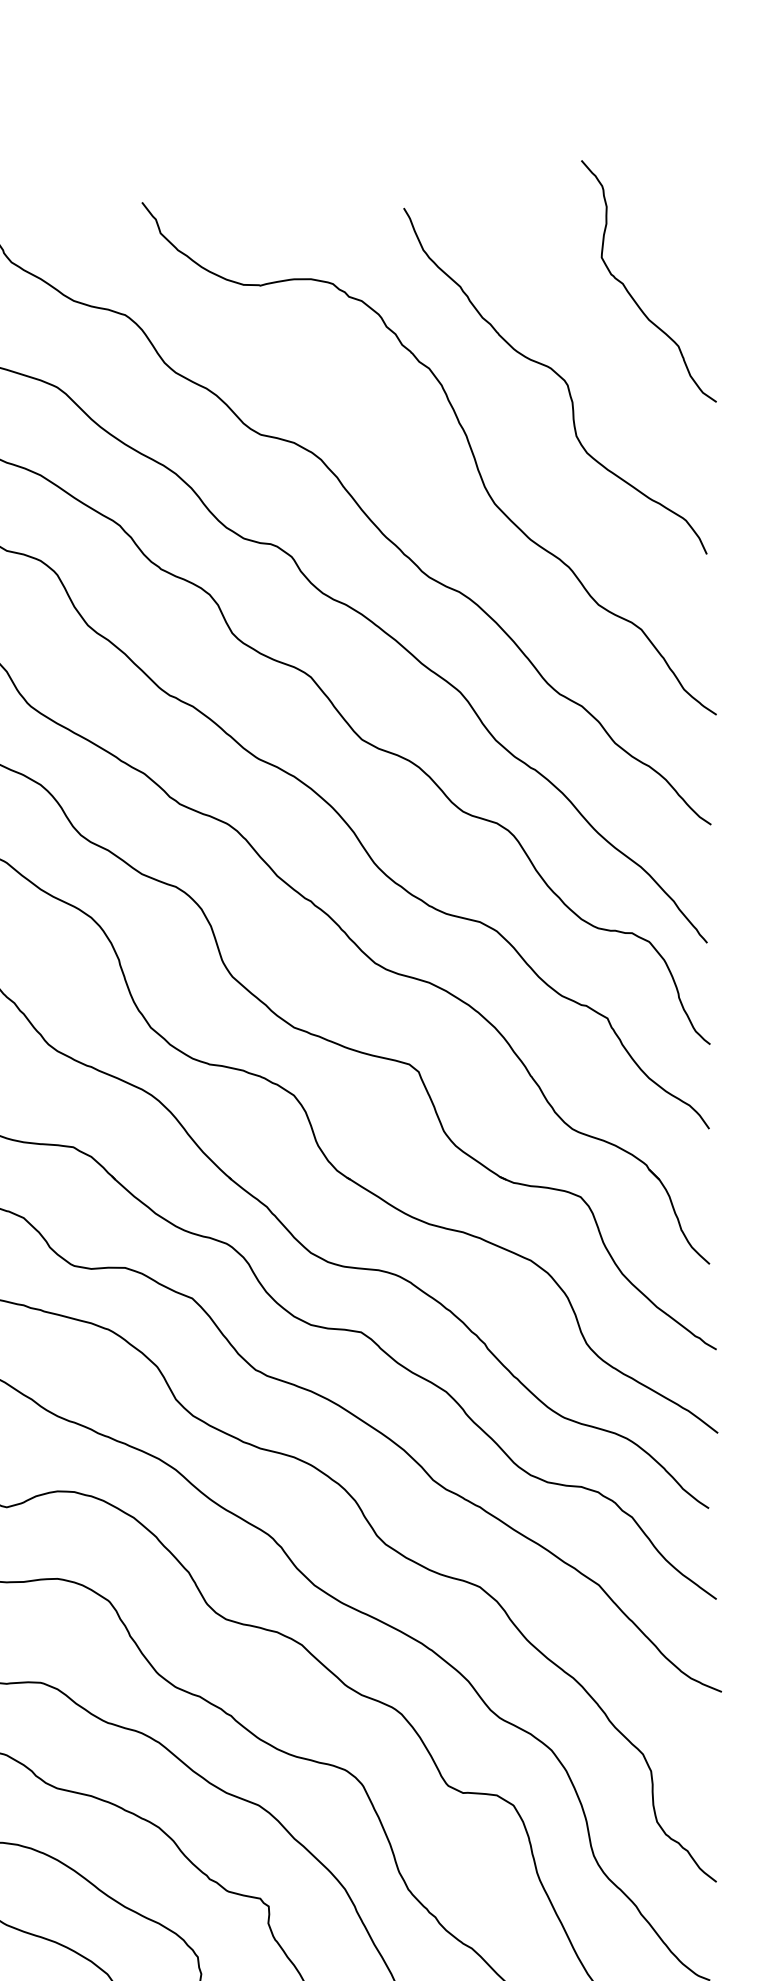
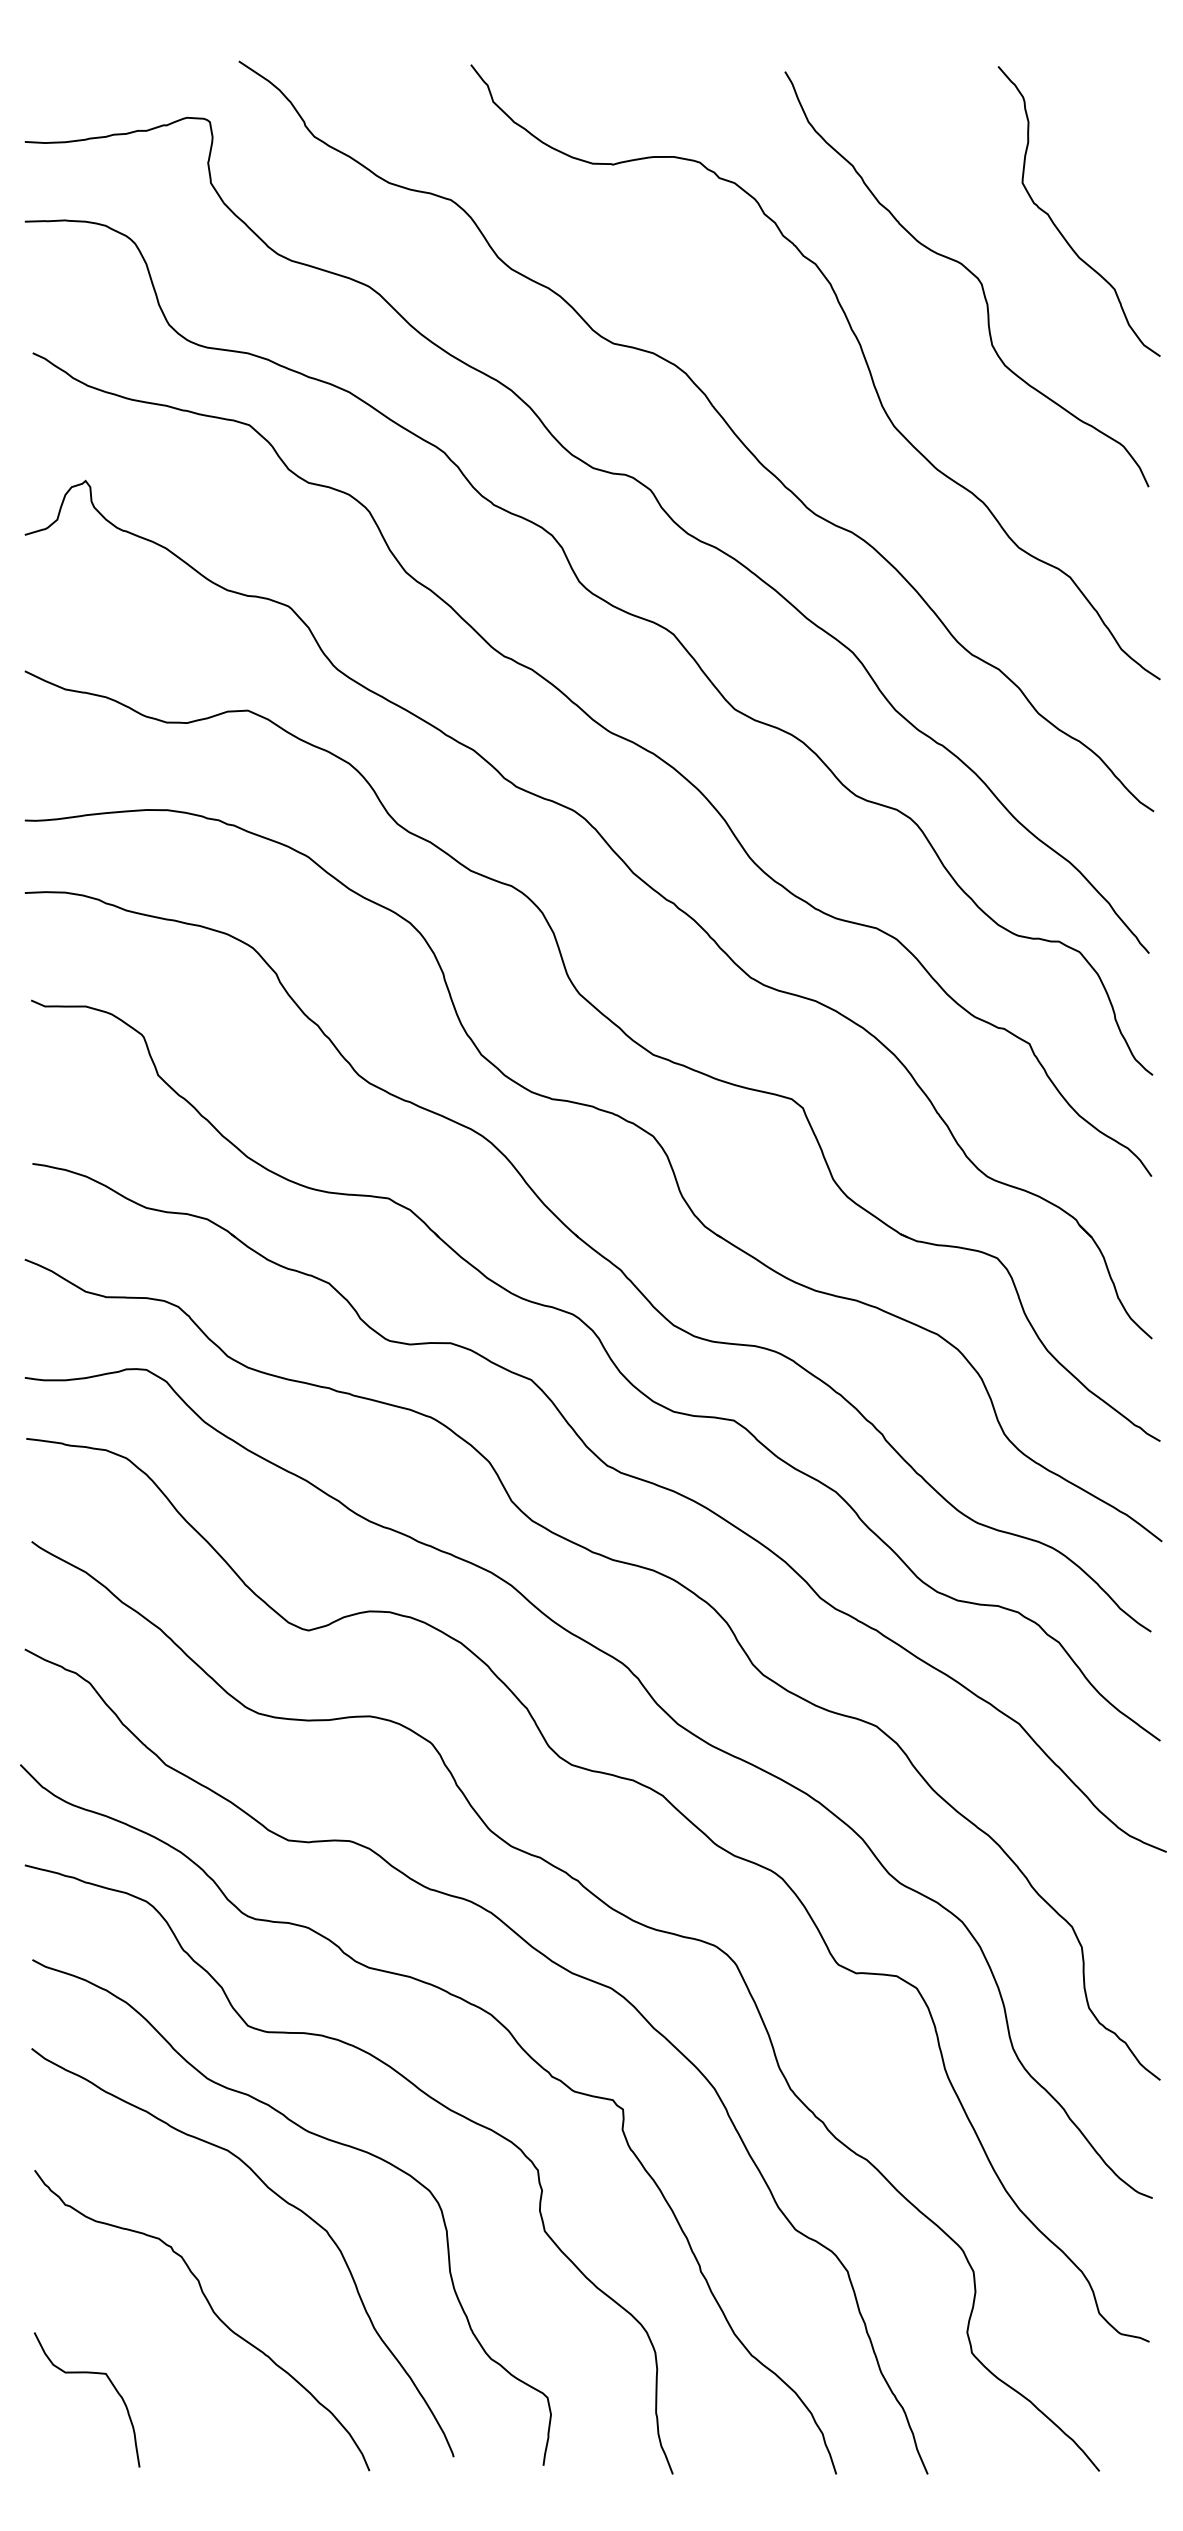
curve: (630, 293) -> (1056, 225), moved

